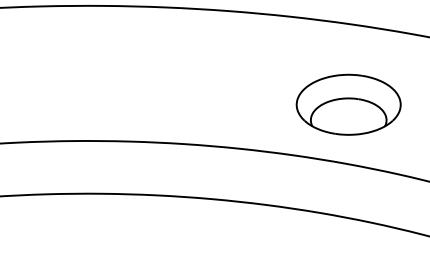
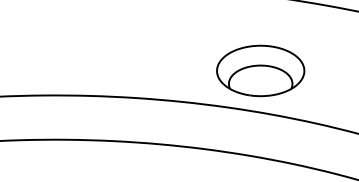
part: (348, 104) -> (260, 70), moved

